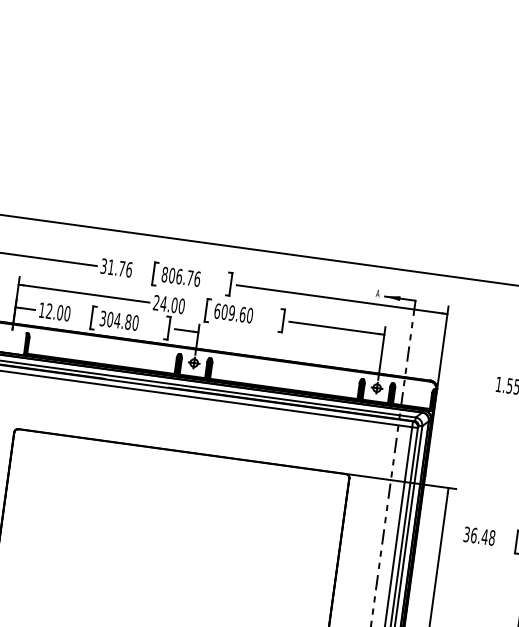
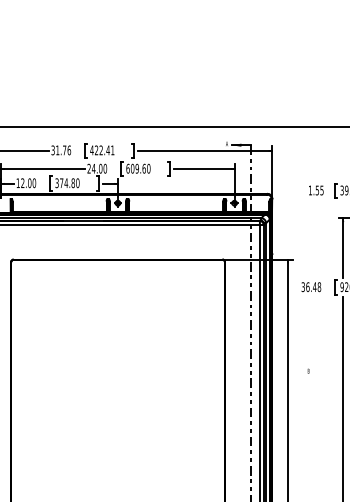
text: (181, 277) -> (102, 150), 806.76 -> 422.41
text: (109, 320) -> (61, 183), 304.80 -> 374.80

